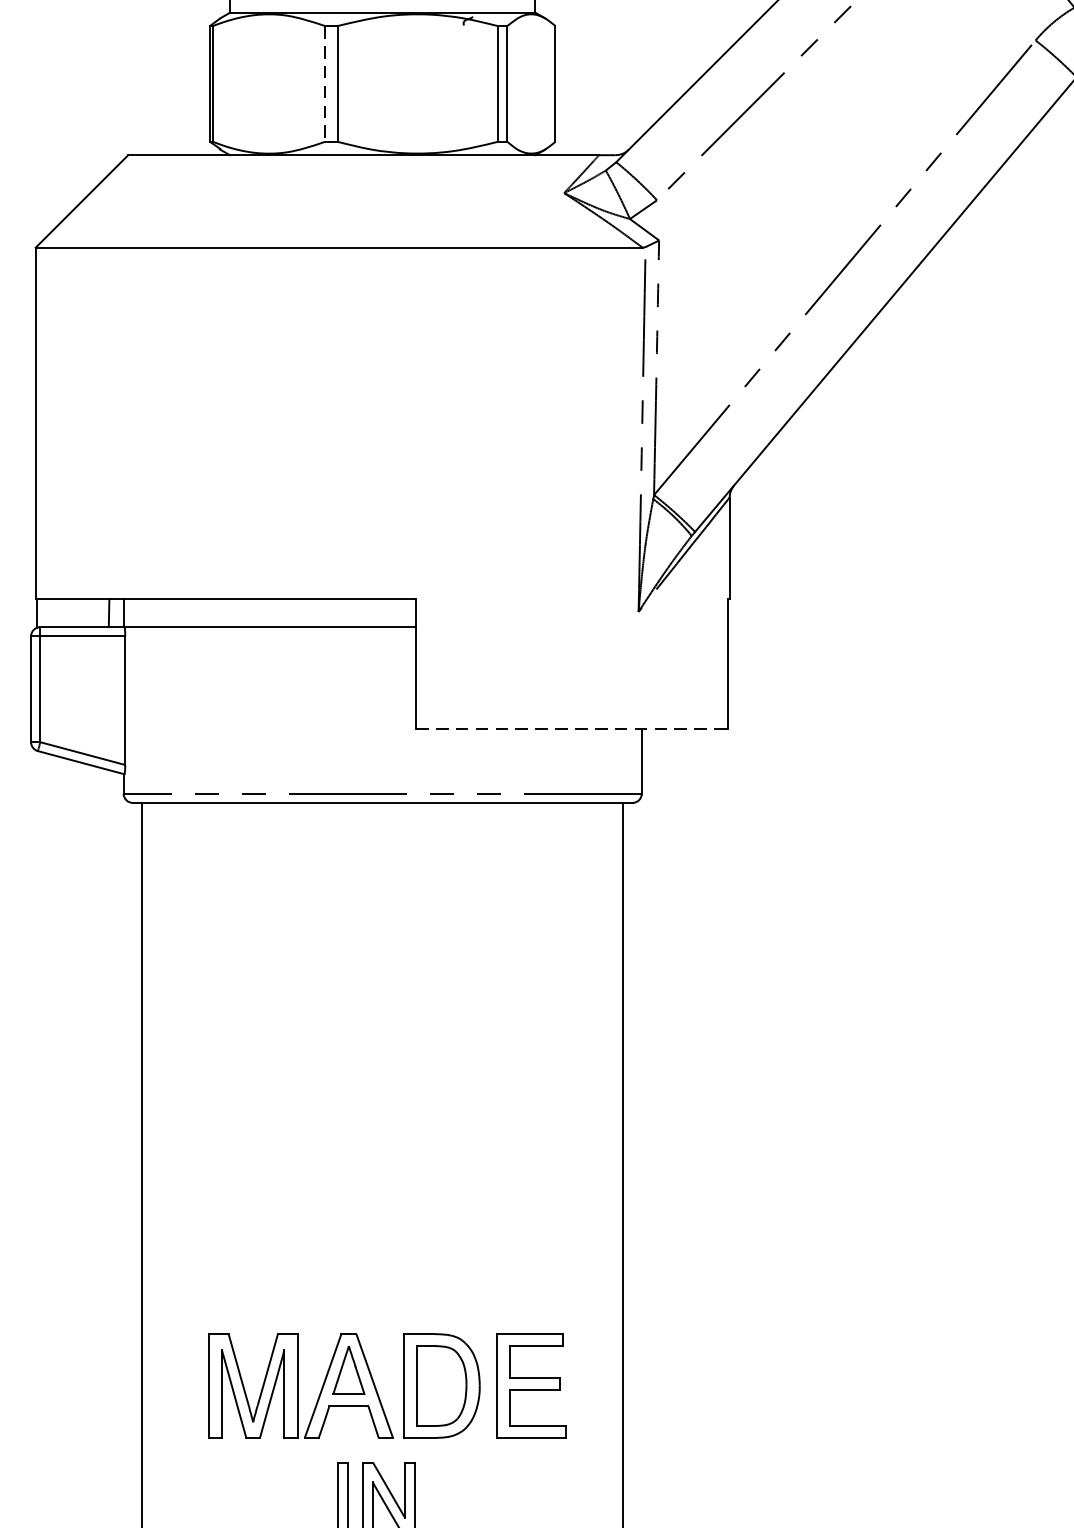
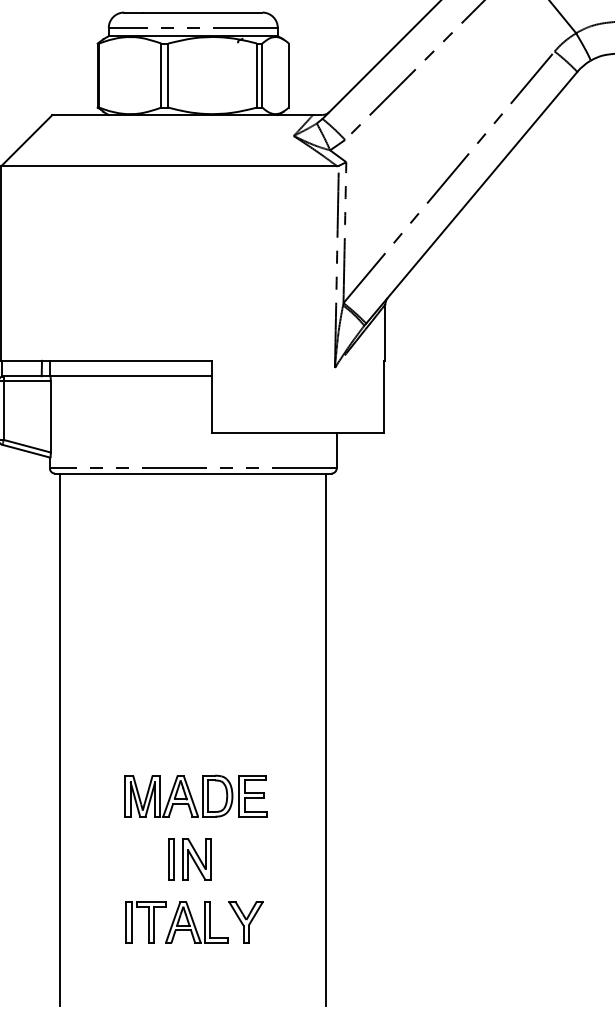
line: (325, 85) -> (161, 76), dashed -> solid
line: (572, 728) -> (298, 432), dashed -> solid
part: (386, 1384) -> (195, 795), size x0.71

